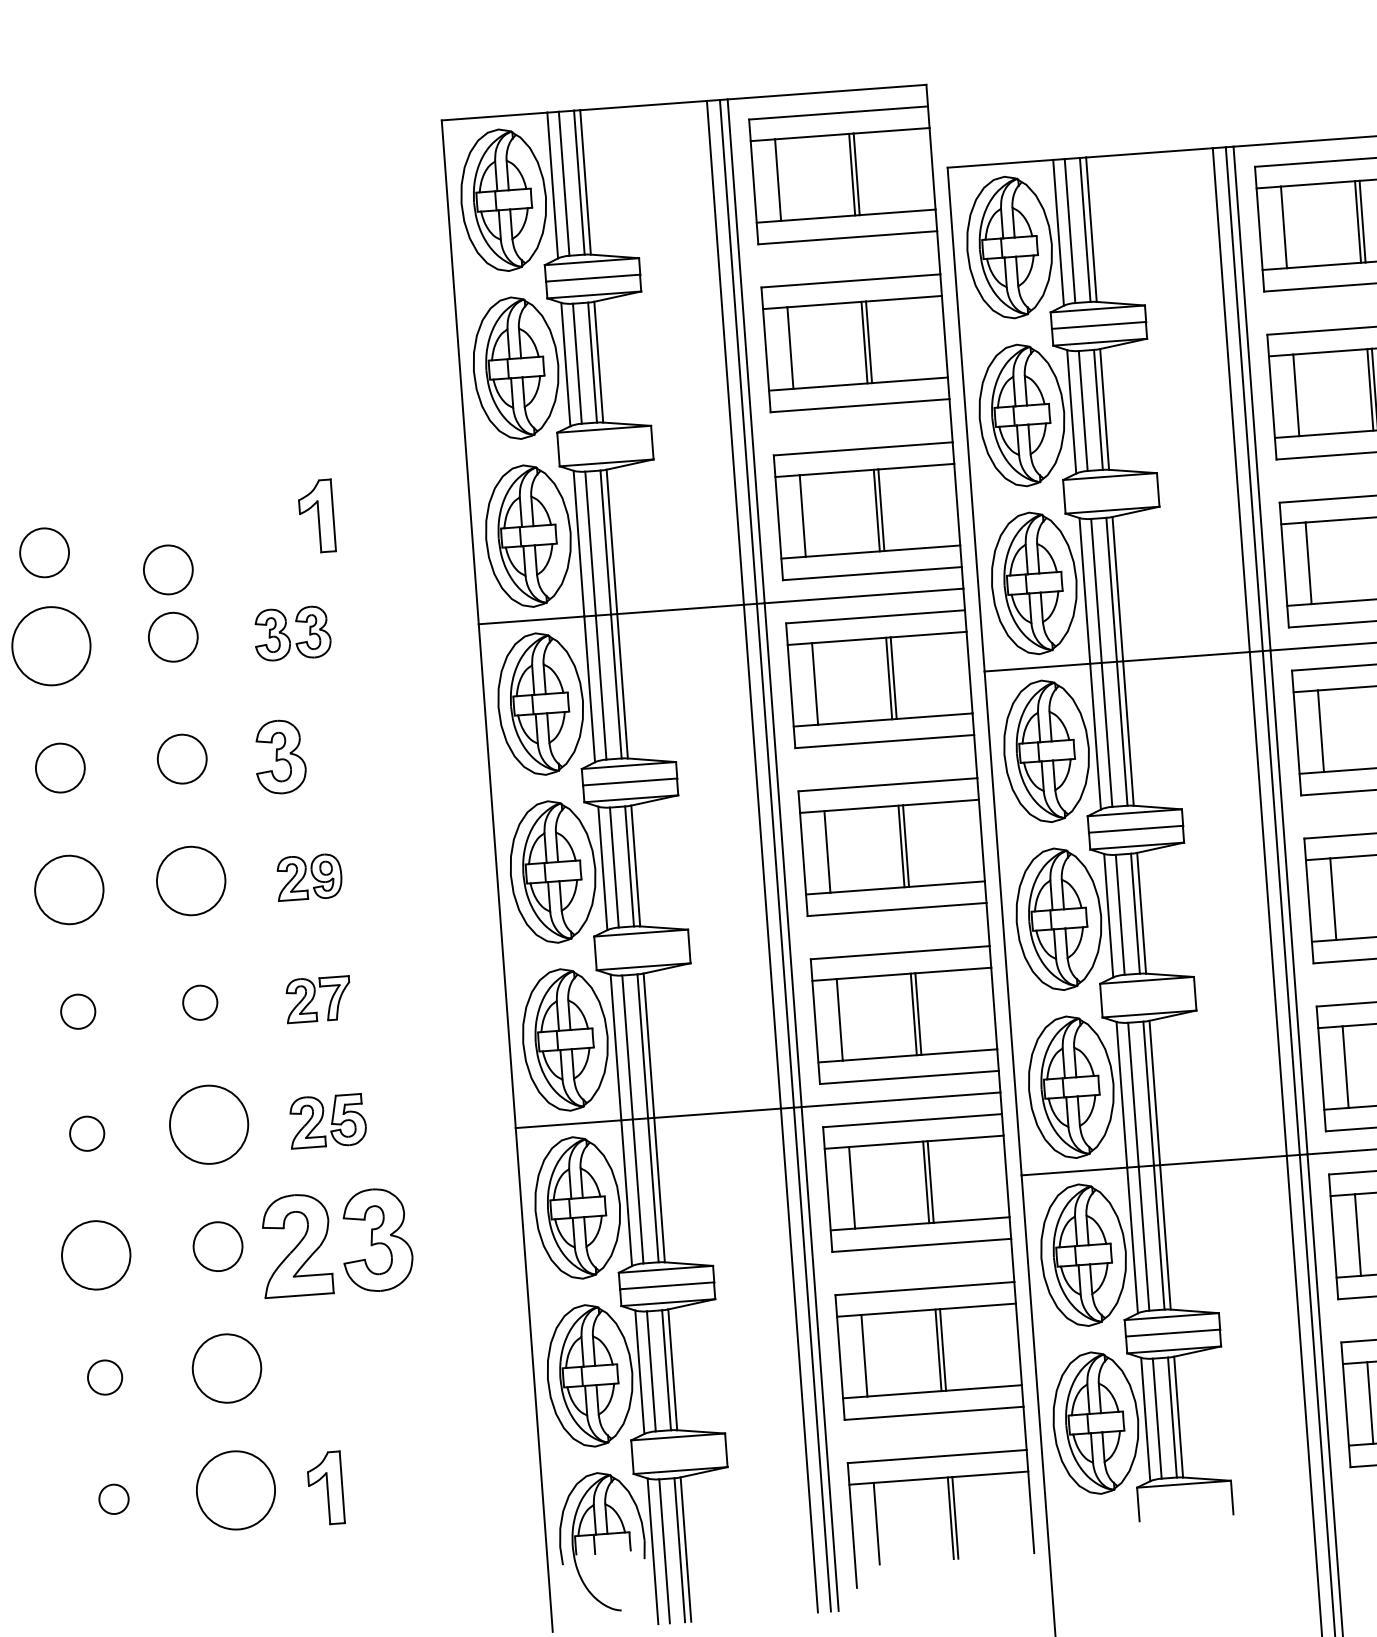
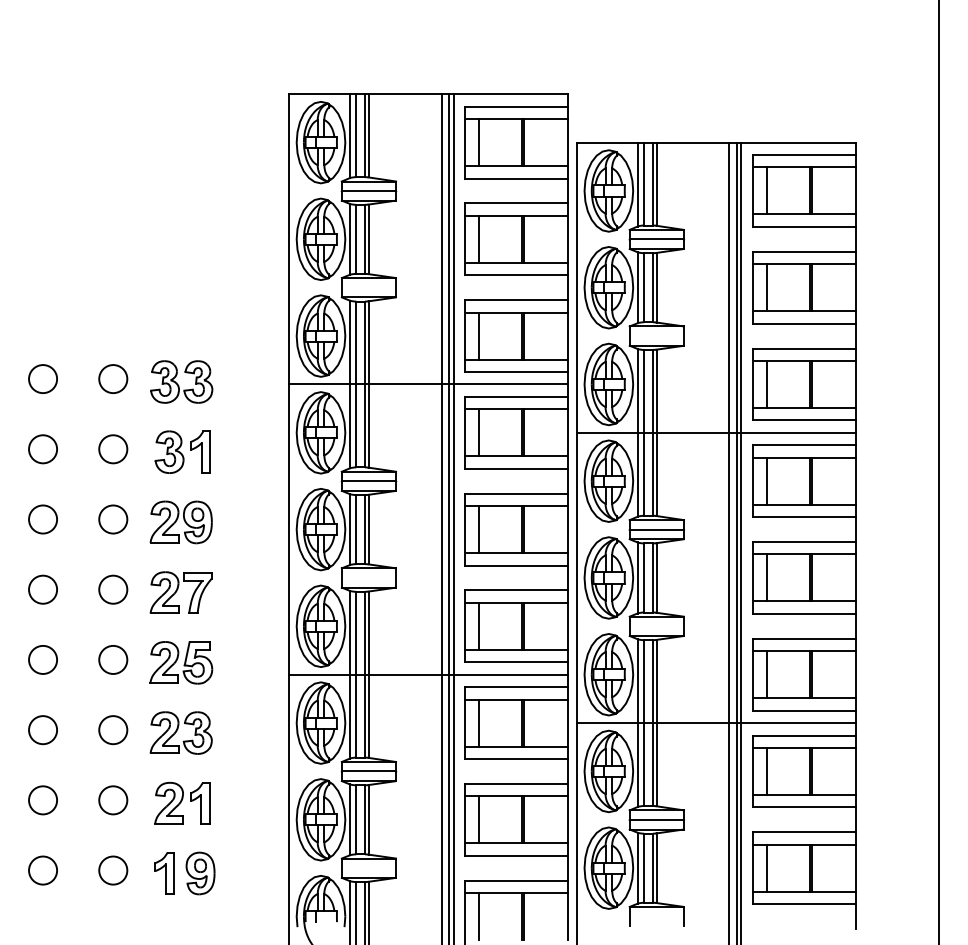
part: (316, 515) -> (200, 451), moved
circle: (43, 553) -> (42, 325), removed
circle: (168, 570) -> (113, 340), removed
part: (292, 632) -> (181, 381), size x1.43
circle: (52, 646) -> (43, 379), size x0.62
part: (308, 877) -> (180, 522), size x1.67
circle: (191, 880) -> (113, 519), size x0.71
circle: (70, 889) -> (43, 519), size x0.71
part: (317, 999) -> (180, 592), size x1.67
circle: (200, 1002) -> (113, 589), size x1.43
circle: (77, 1011) -> (42, 589), size x1.43
part: (327, 1120) -> (181, 662), size x1.43
circle: (209, 1124) -> (113, 659), size x0.62
circle: (86, 1133) -> (42, 659), size x1.43
part: (335, 1242) -> (180, 732), size x0.71
circle: (95, 1256) -> (42, 730), size x0.71
part: (347, 1363) -> (182, 802), added
circle: (227, 1368) -> (113, 800), size x0.71
circle: (104, 1377) -> (42, 800), size x1.43
part: (387, 1484) -> (200, 873), added
circle: (236, 1490) -> (113, 870), size x0.62
circle: (113, 1499) -> (42, 870), size x1.67

